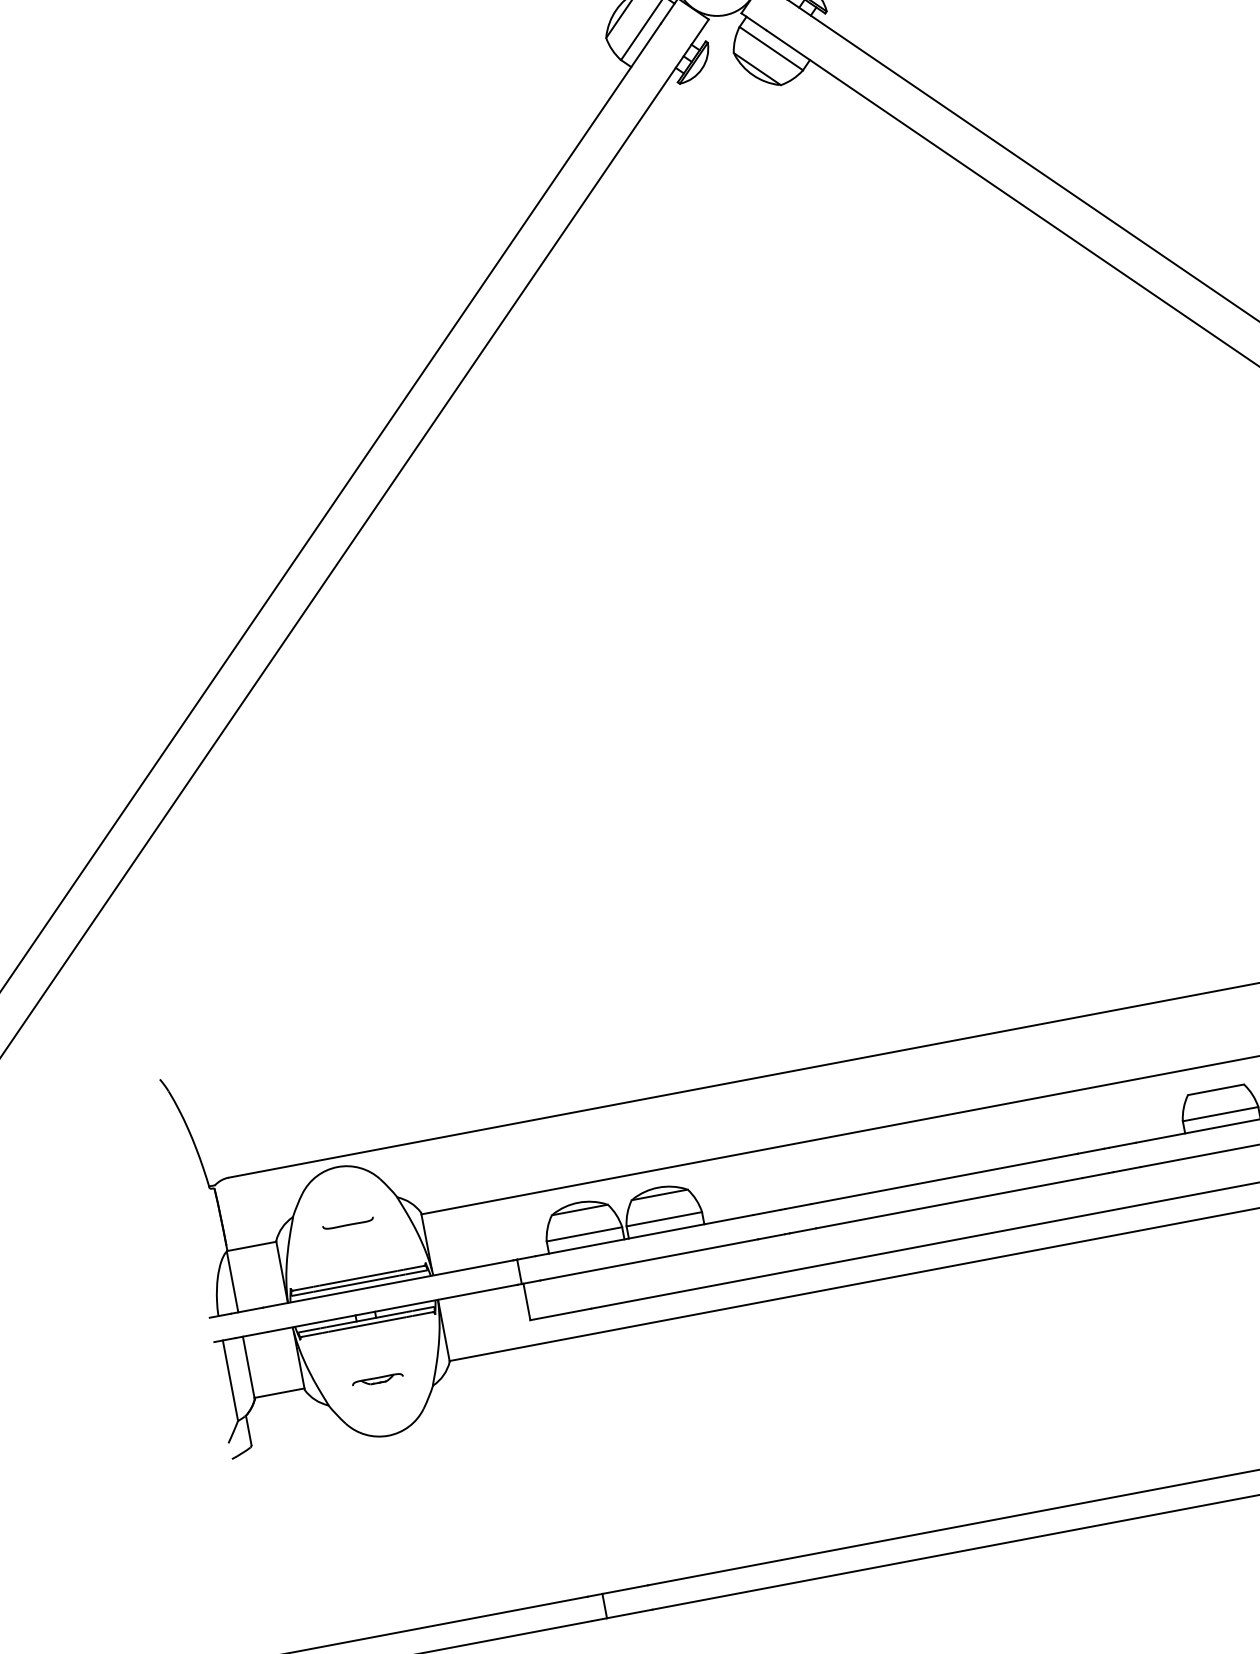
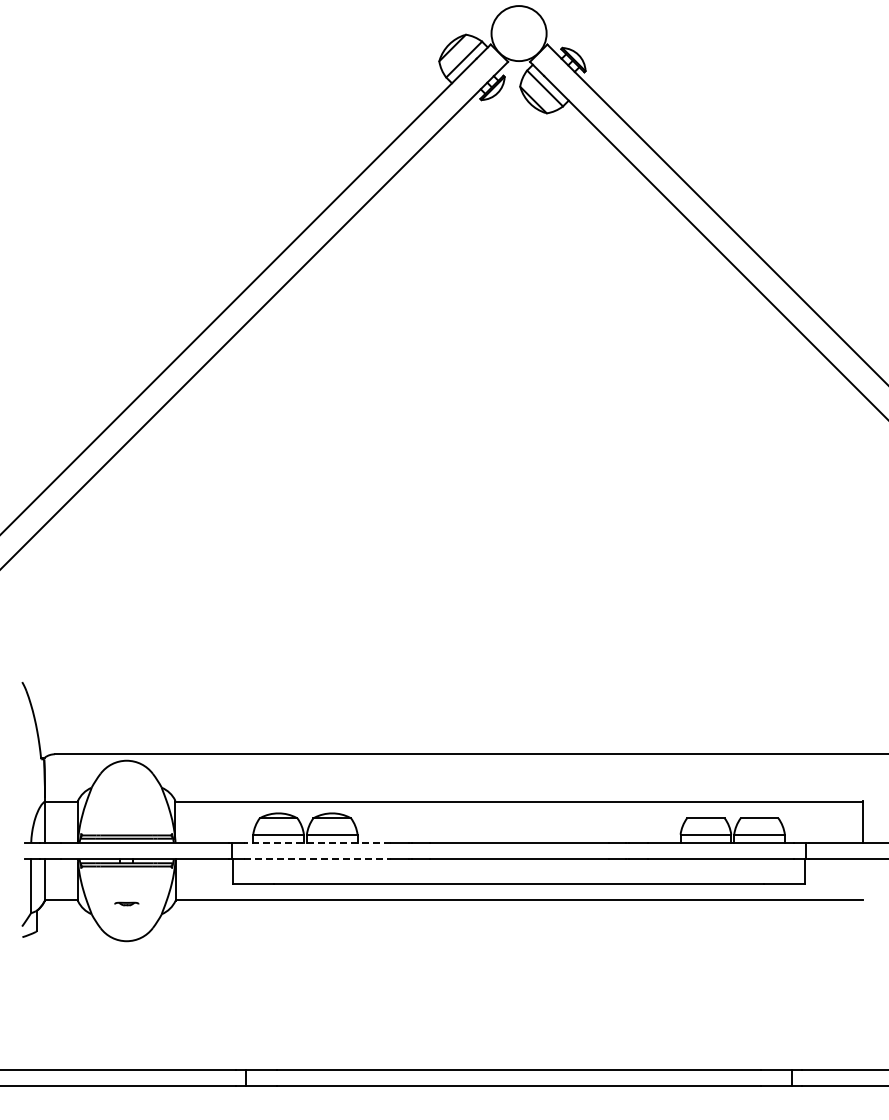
line: (347, 1223) -> (126, 798), removed
line: (643, 1235) -> (316, 842), solid -> dashed
line: (649, 1260) -> (317, 859), solid -> dashed
part: (377, 1379) -> (126, 903), size x0.7

